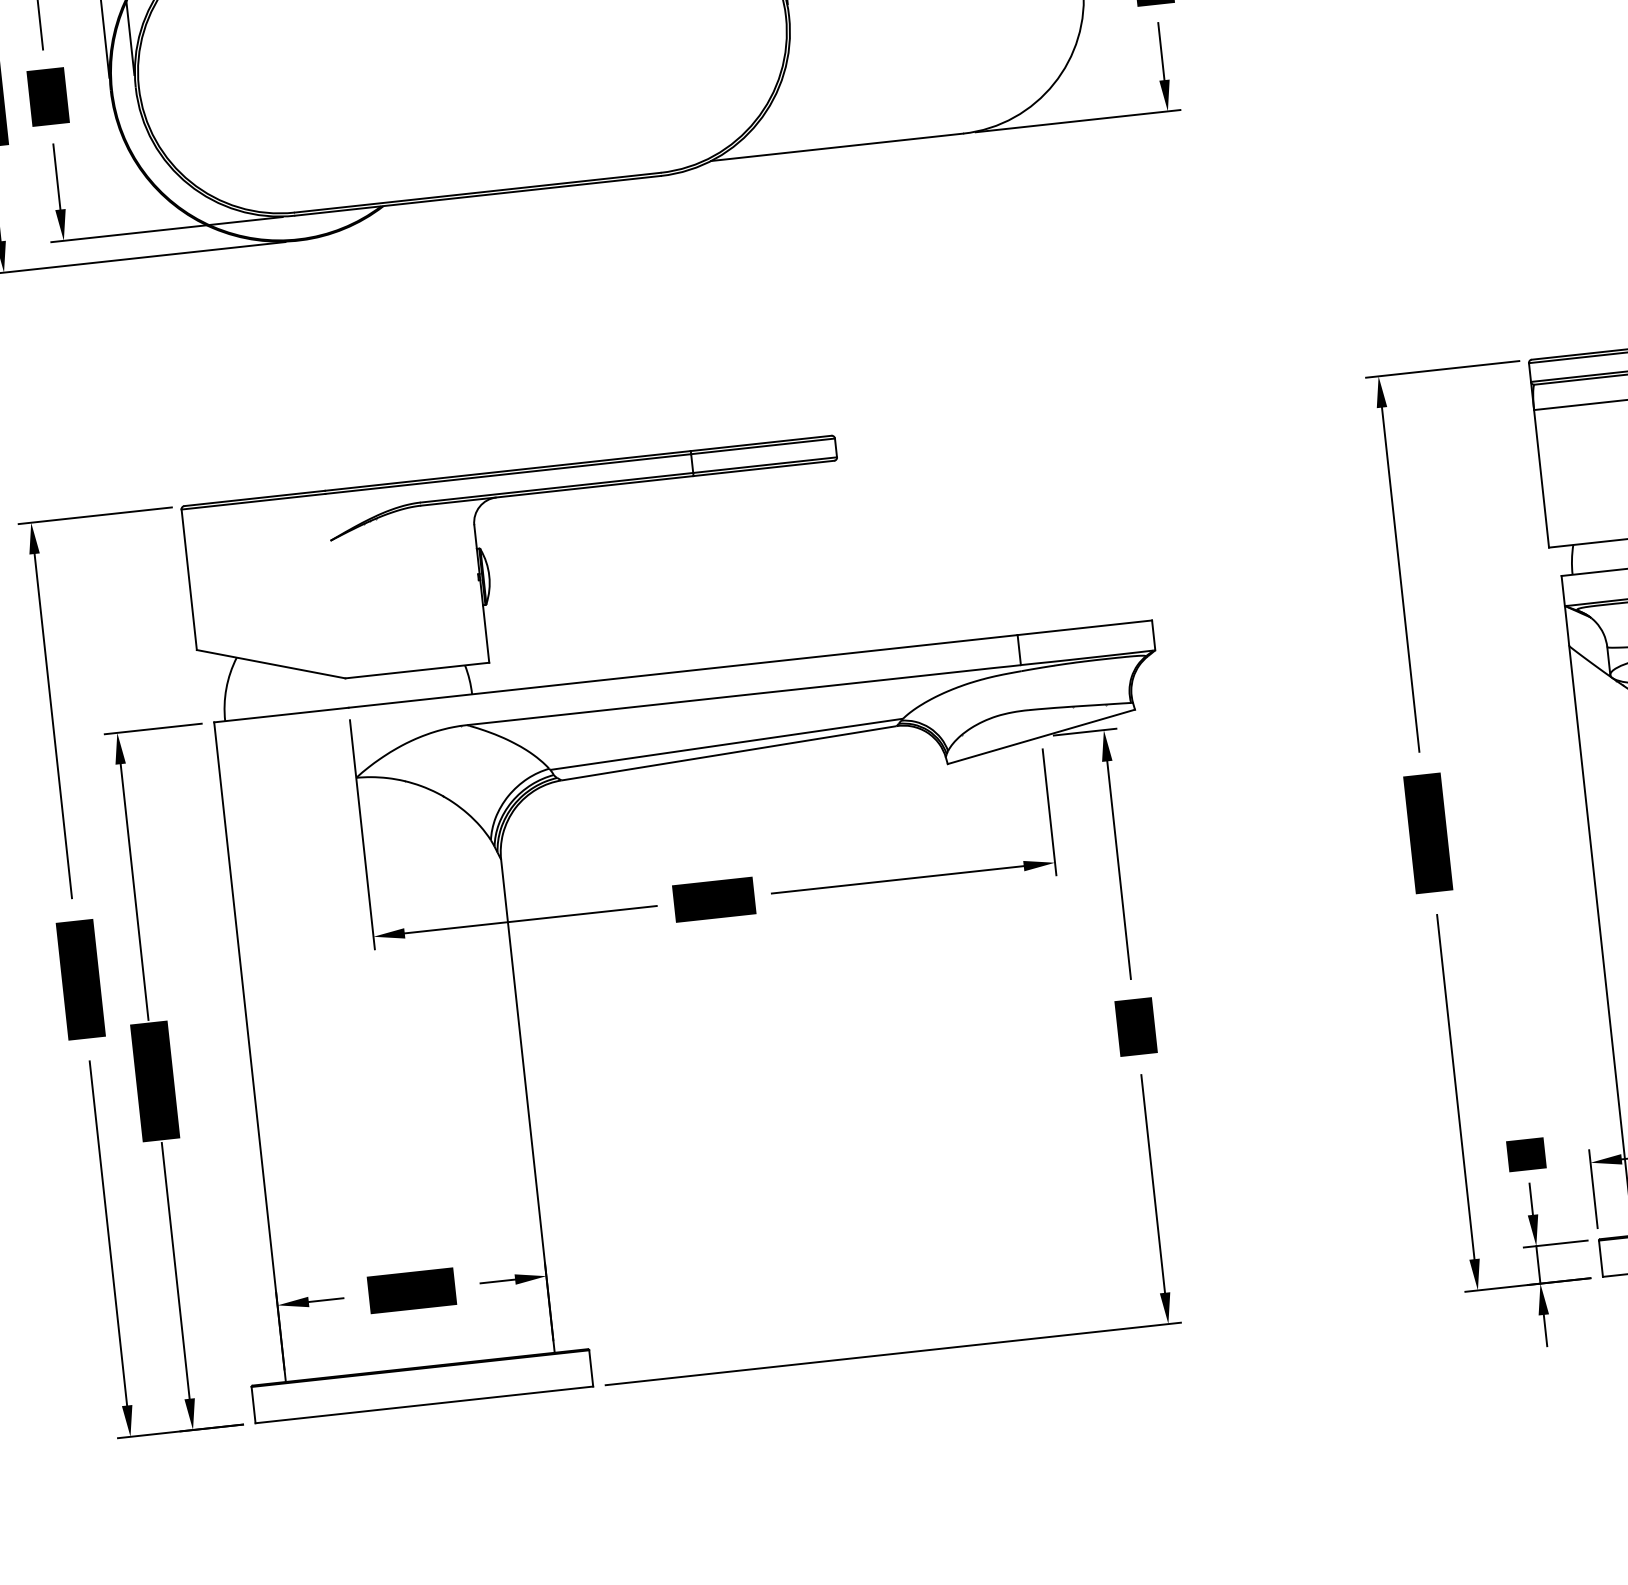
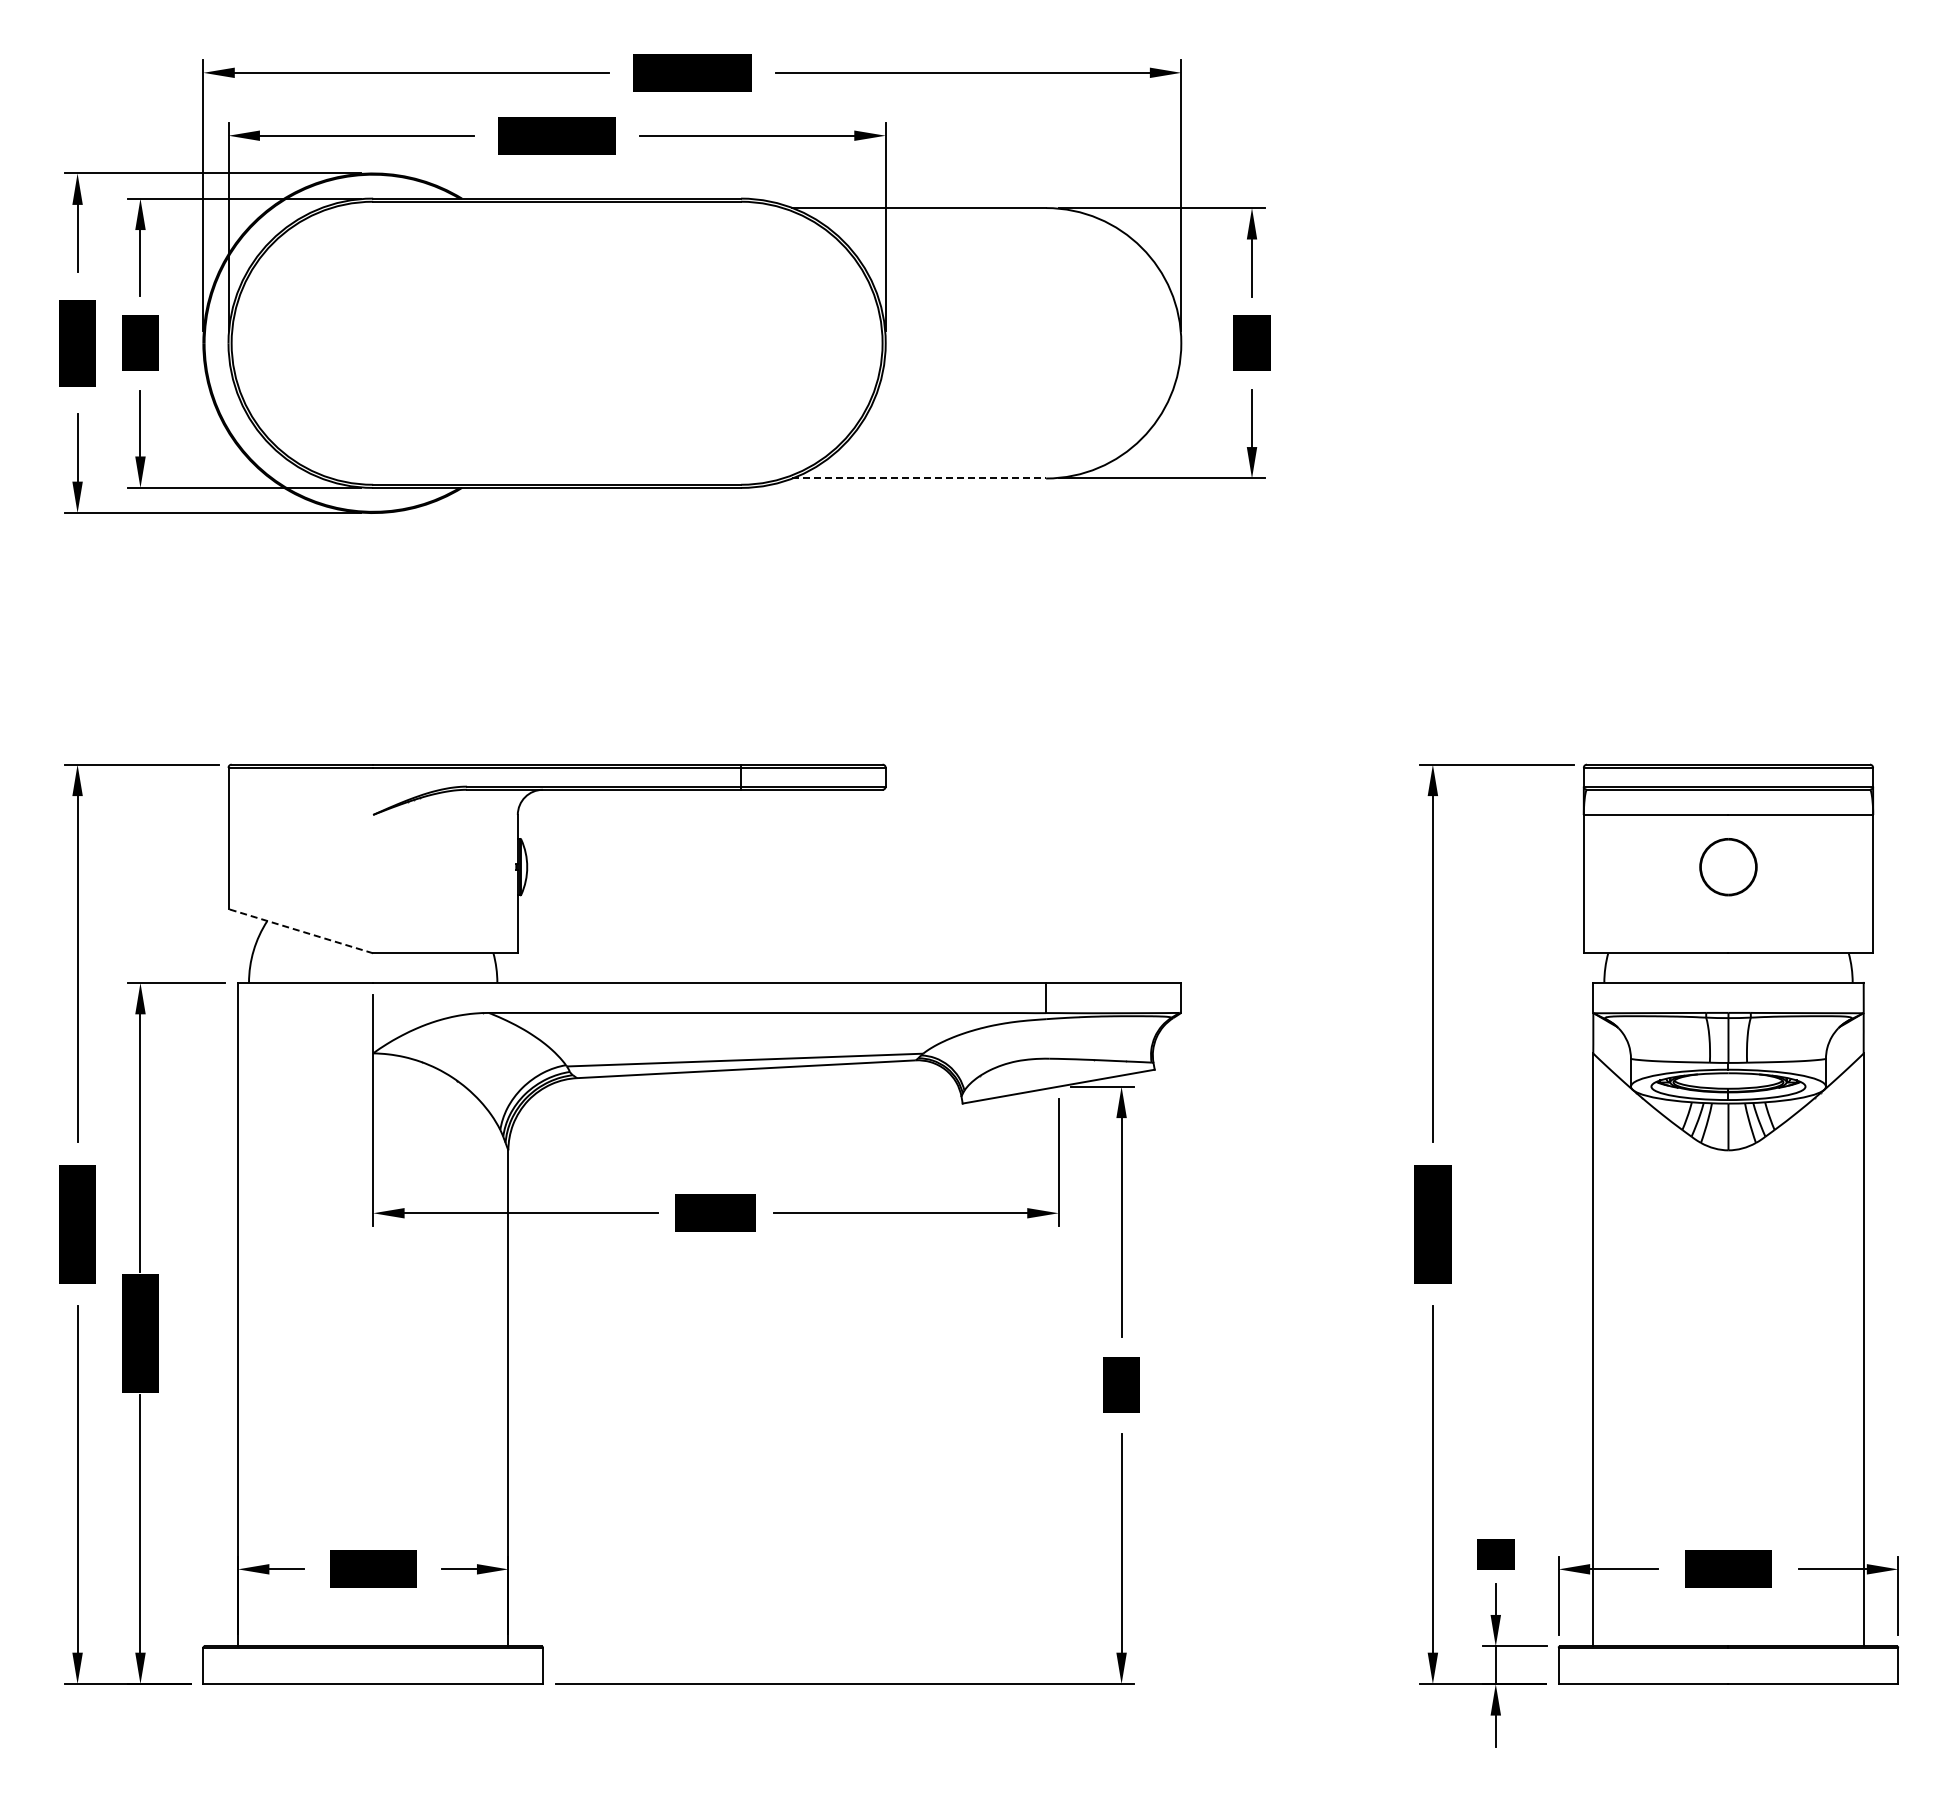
line: (837, 147) -> (919, 478), solid -> dashed
line: (270, 664) -> (300, 931), solid -> dashed

